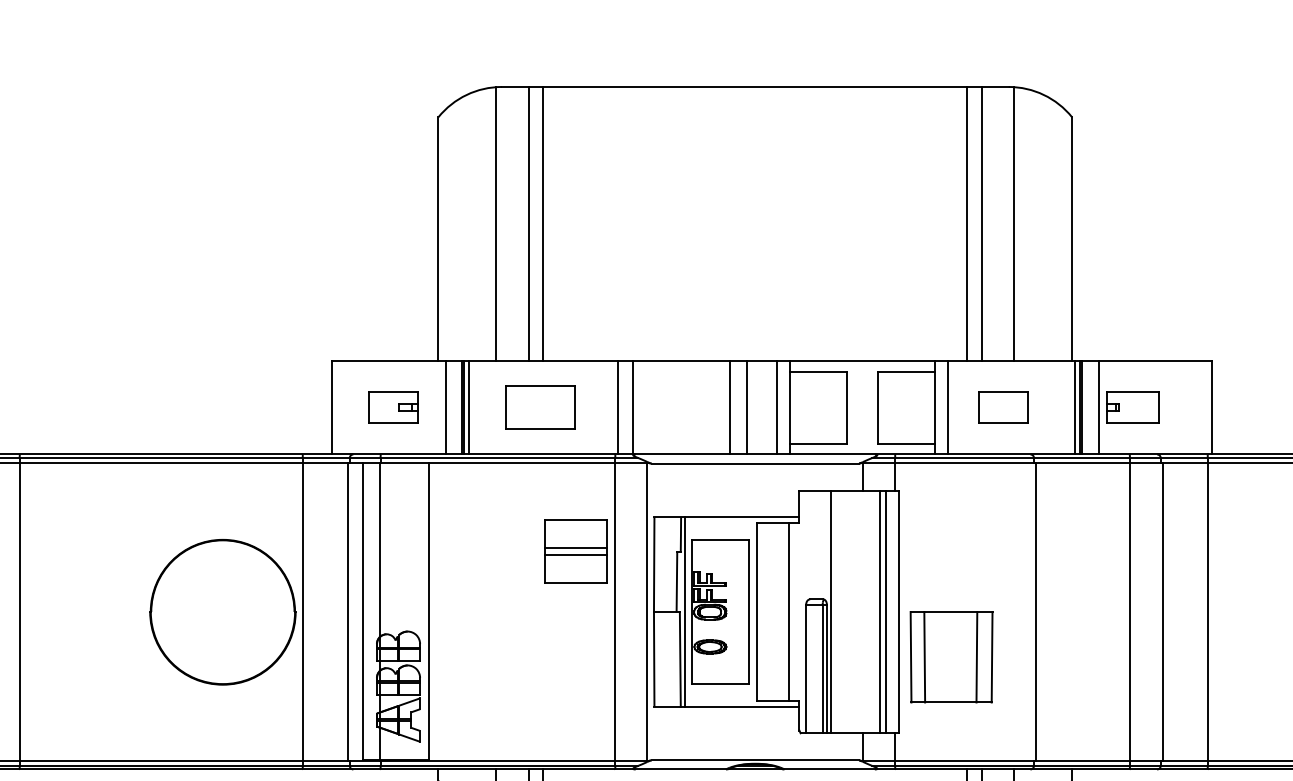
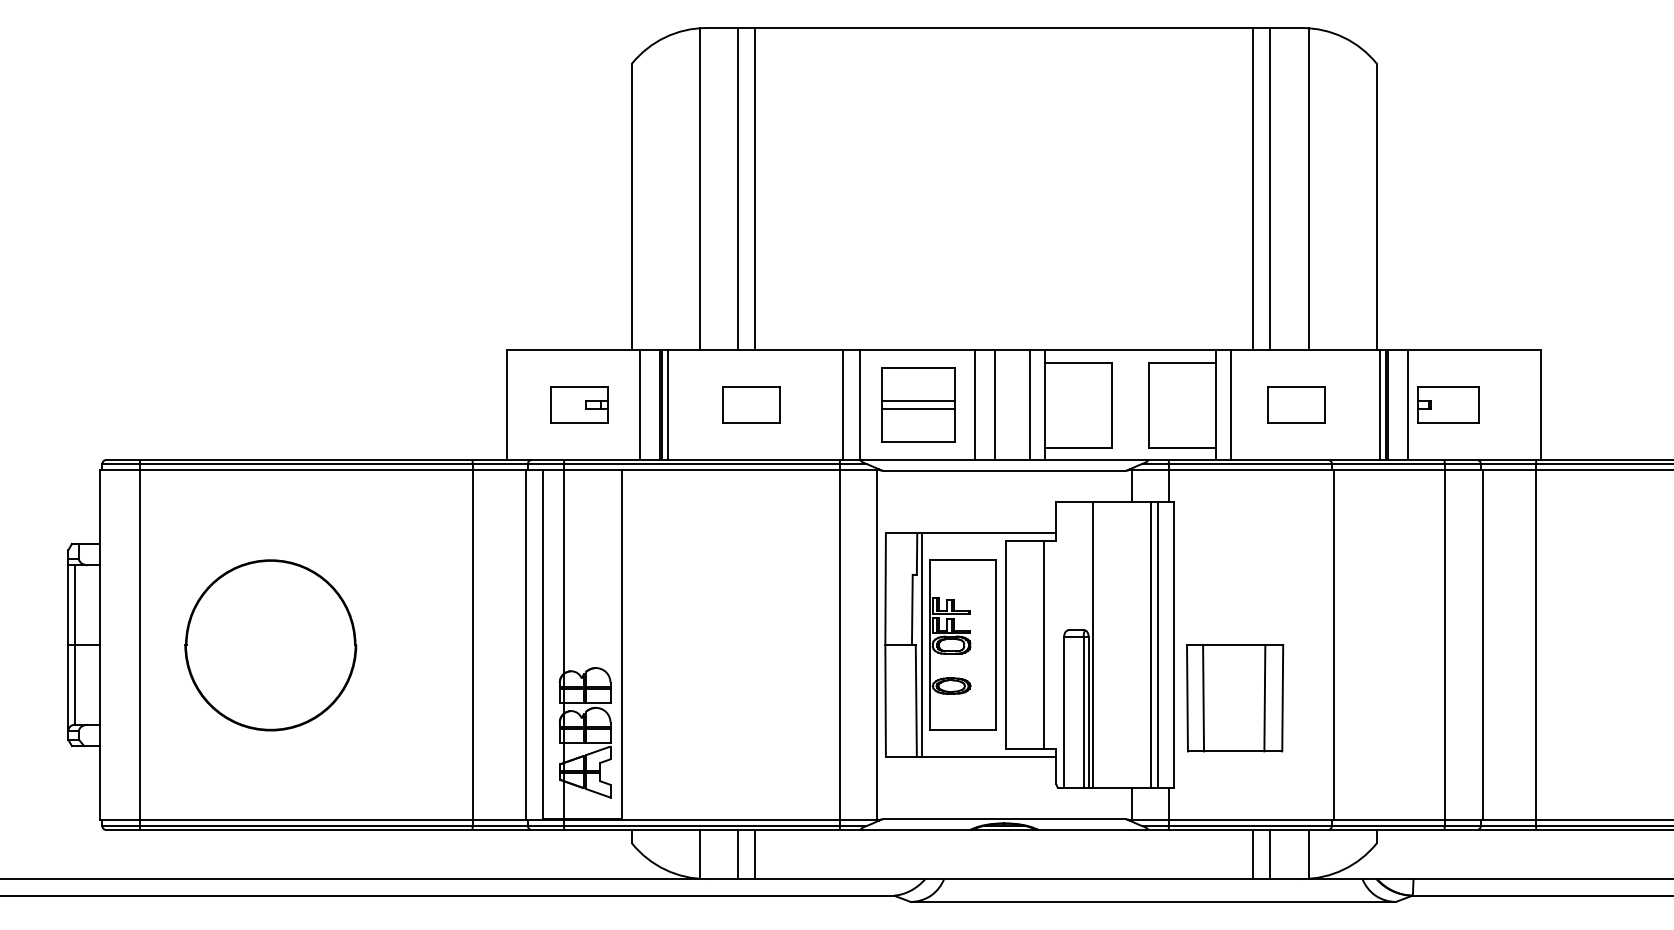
part: (540, 407) -> (751, 404), size x0.71
part: (575, 551) -> (918, 404), moved
part: (222, 612) -> (270, 645), moved

